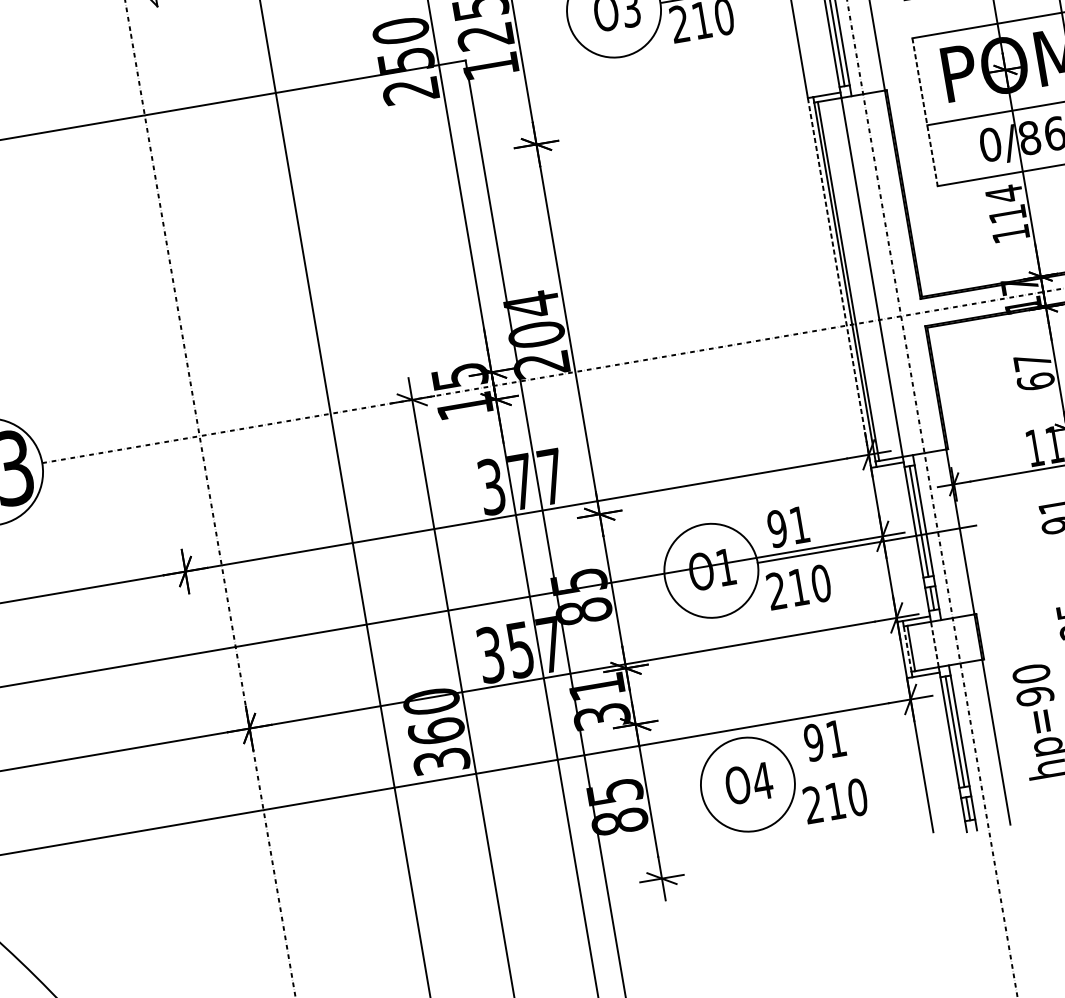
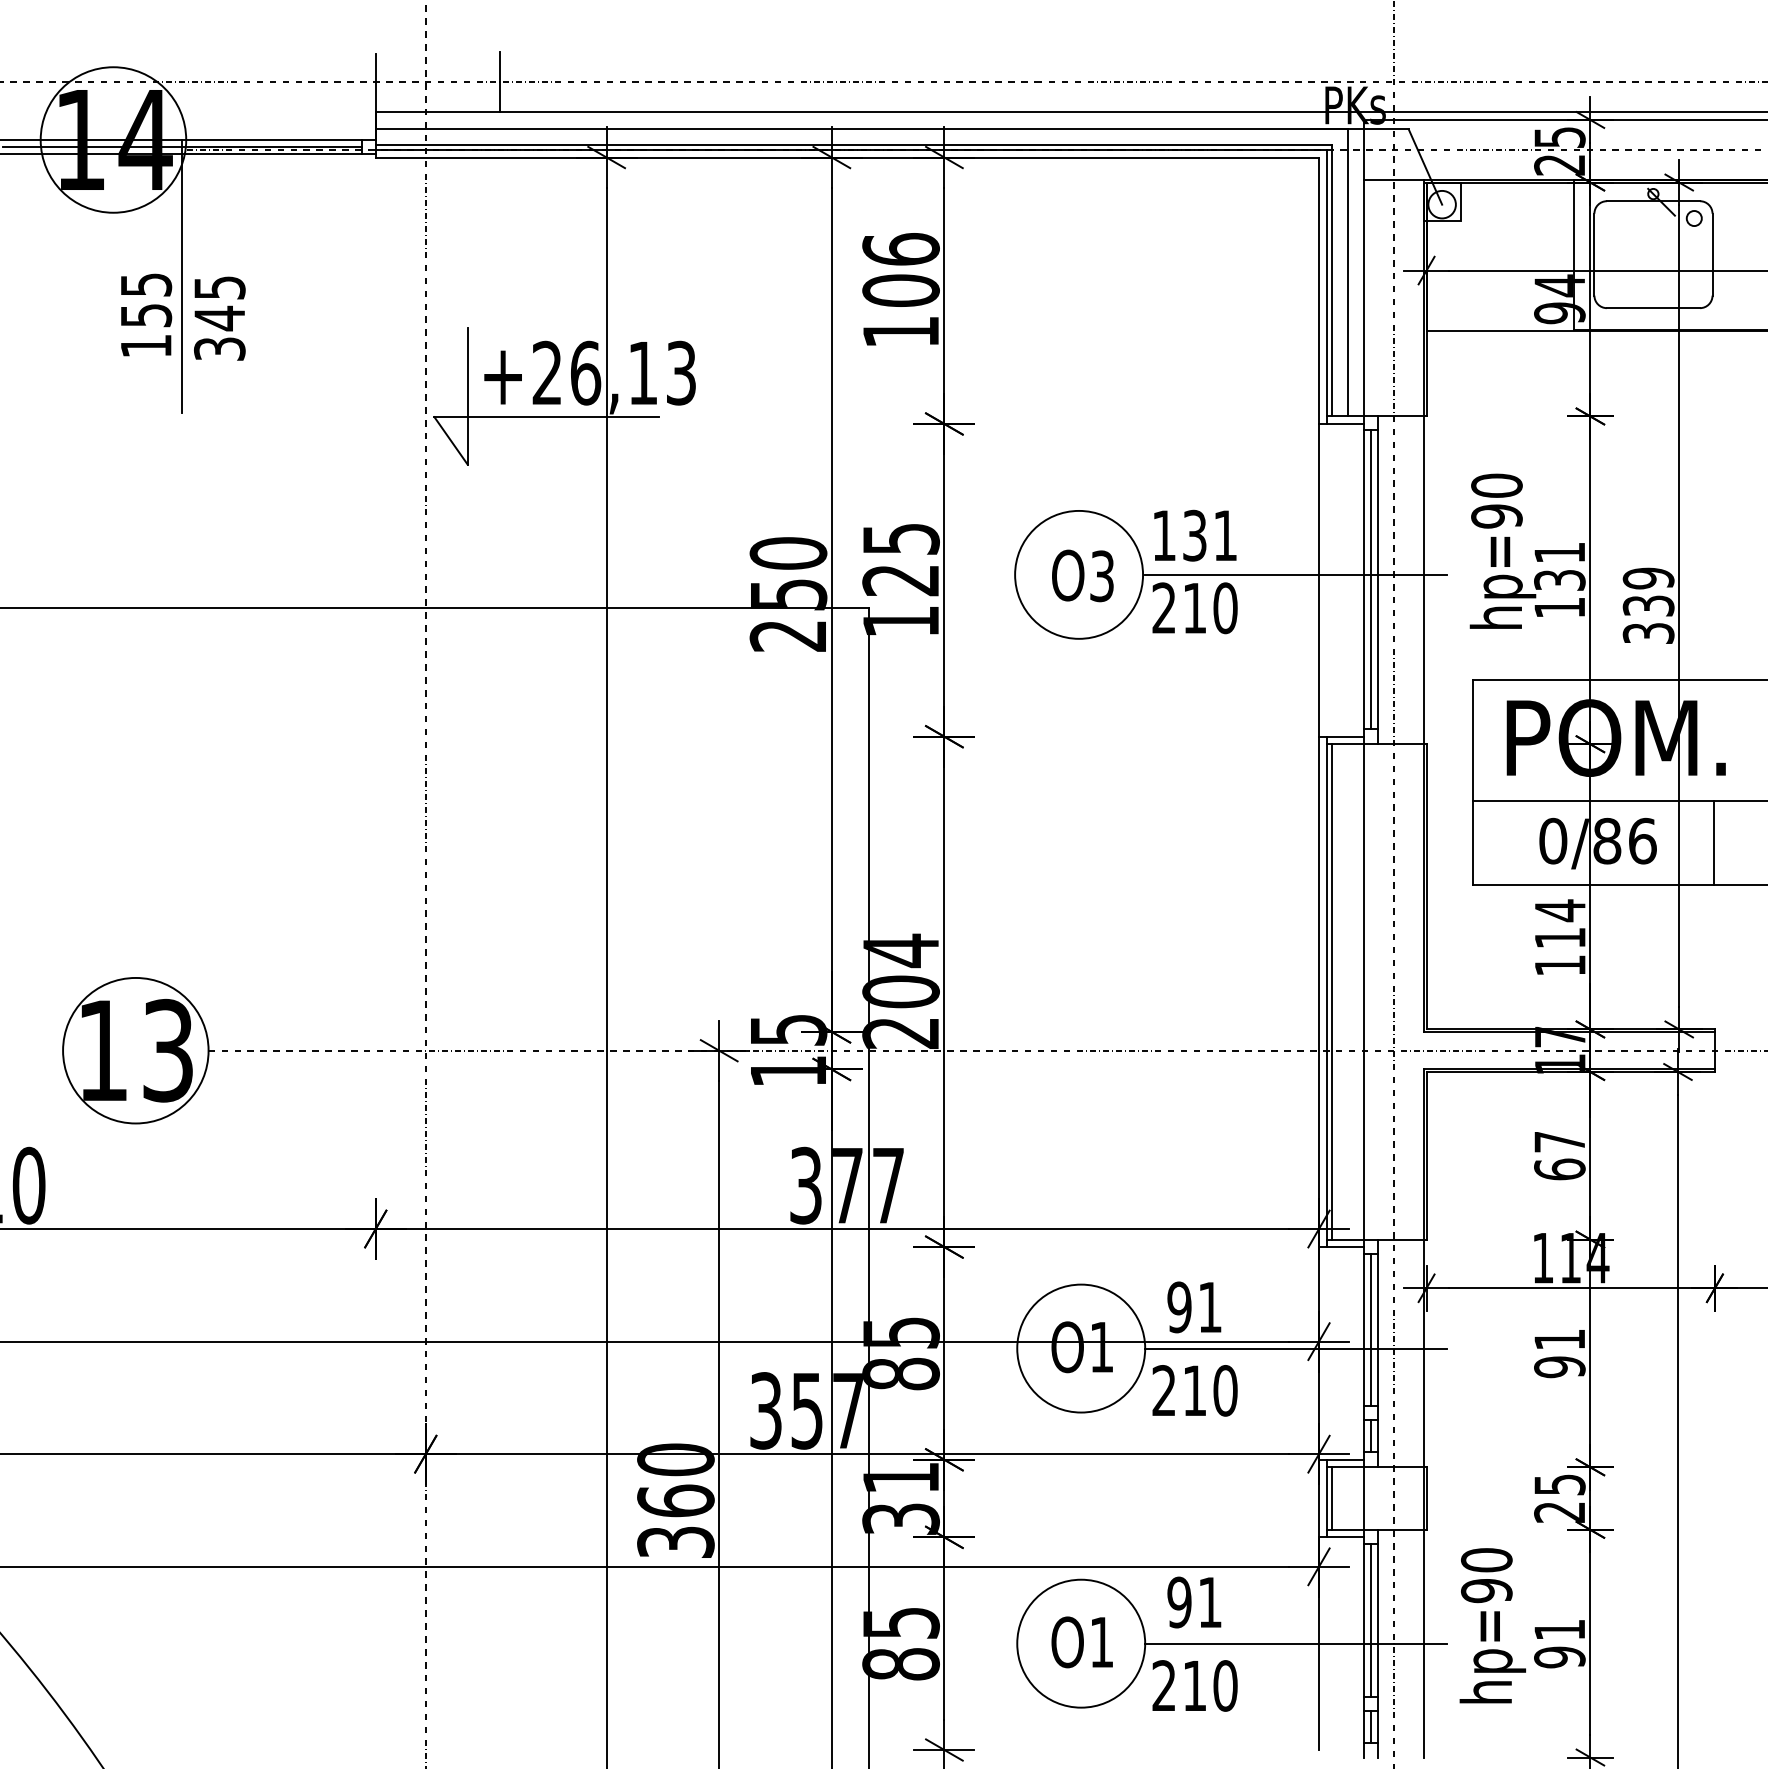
line: (924, 112) -> (1472, 783), dashed -> solid
line: (839, 283) -> (1319, 992), dashed -> solid
line: (935, 644) -> (1364, 1498), dashed -> solid
line: (907, 649) -> (1326, 1498), dashed -> solid
line: (903, 757) -> (1295, 1643), added
text: (762, 781) -> (1101, 1642), O4 -> O1

